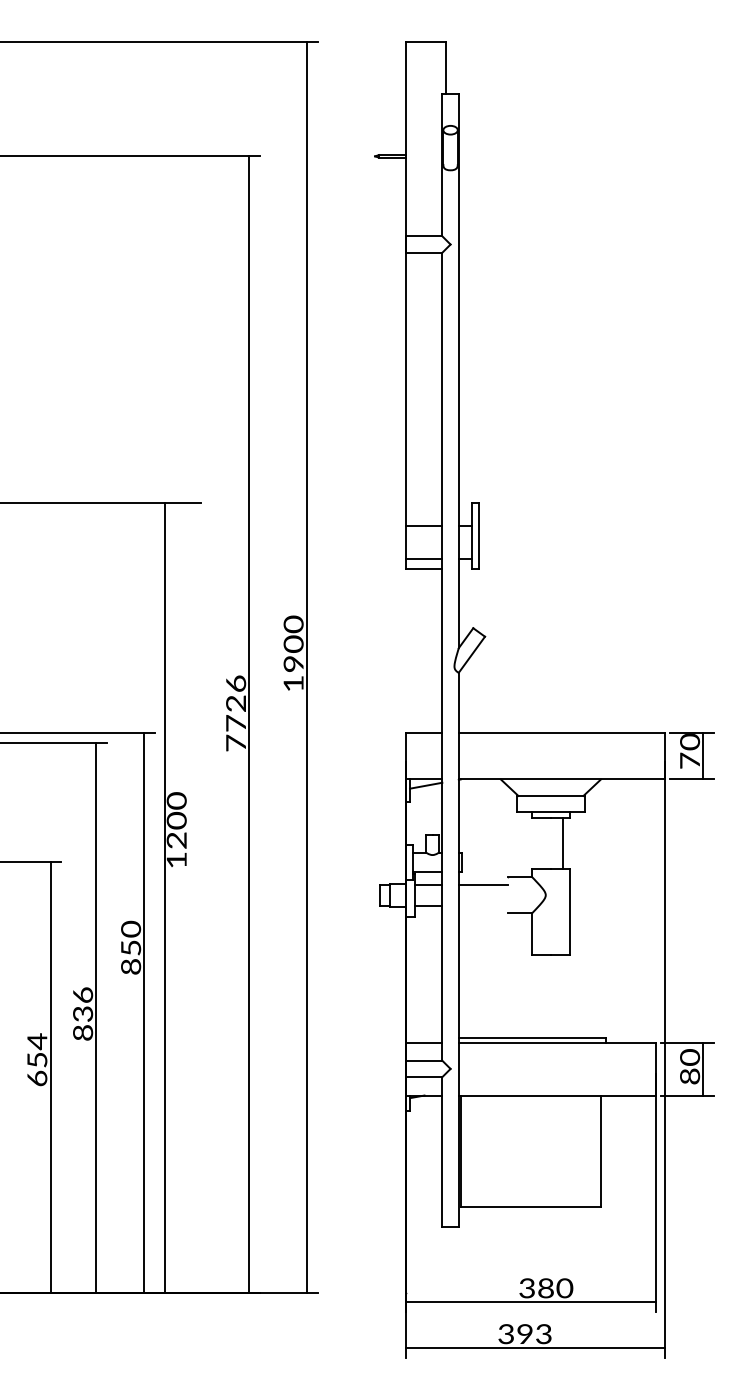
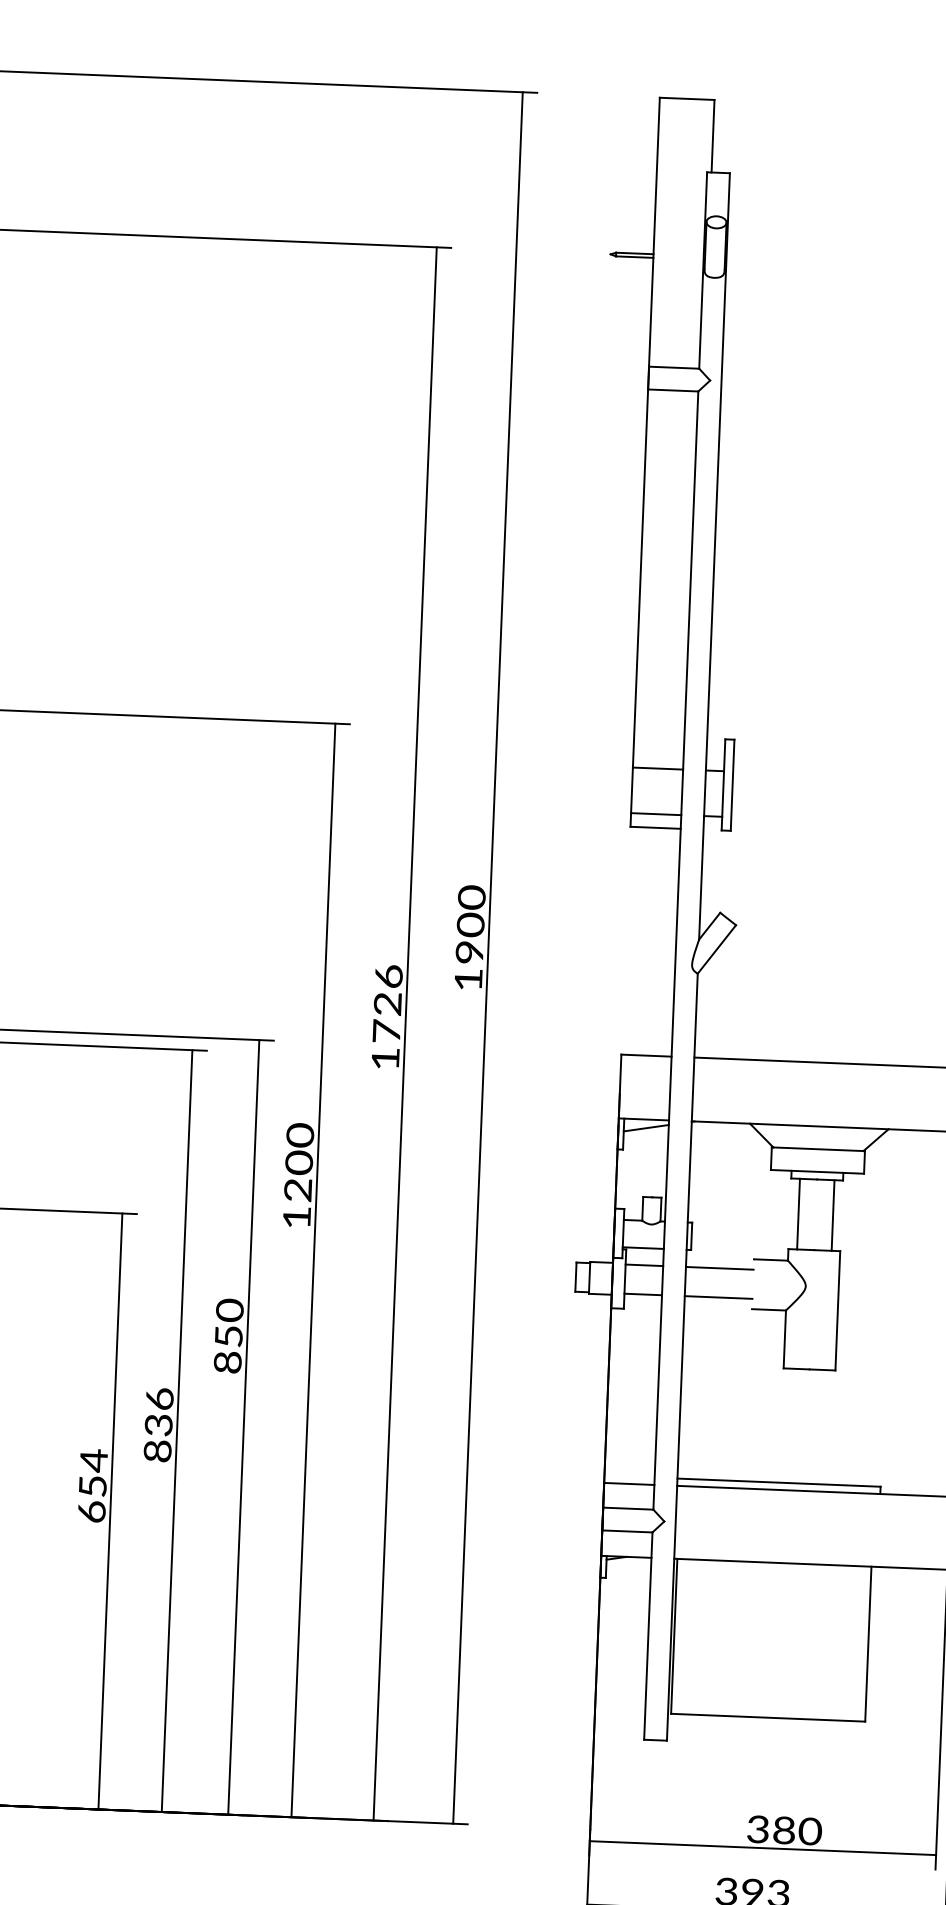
text: (235, 742) -> (384, 1057), 7726 -> 1726
line: (538, 842) -> (798, 1213), added
line: (165, 897) -> (313, 1269), moved
line: (482, 905) -> (717, 1297), added

